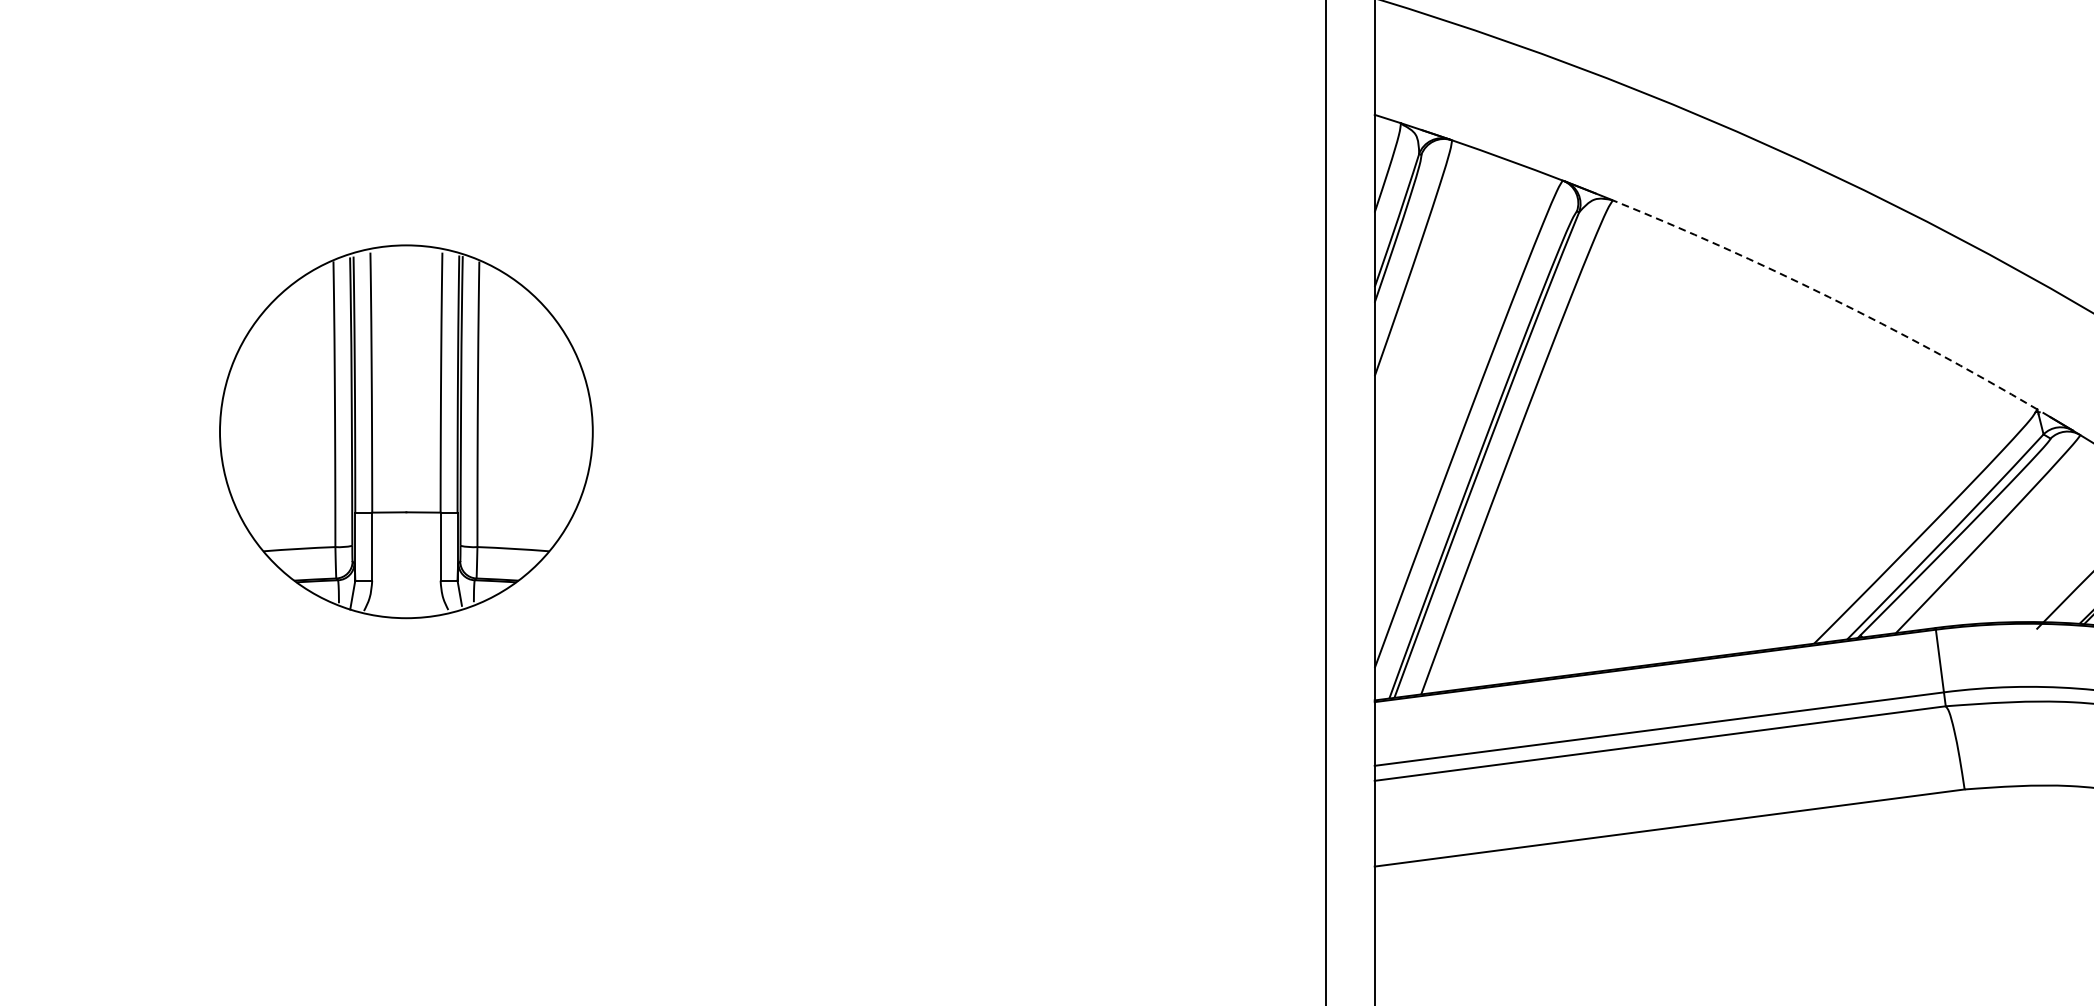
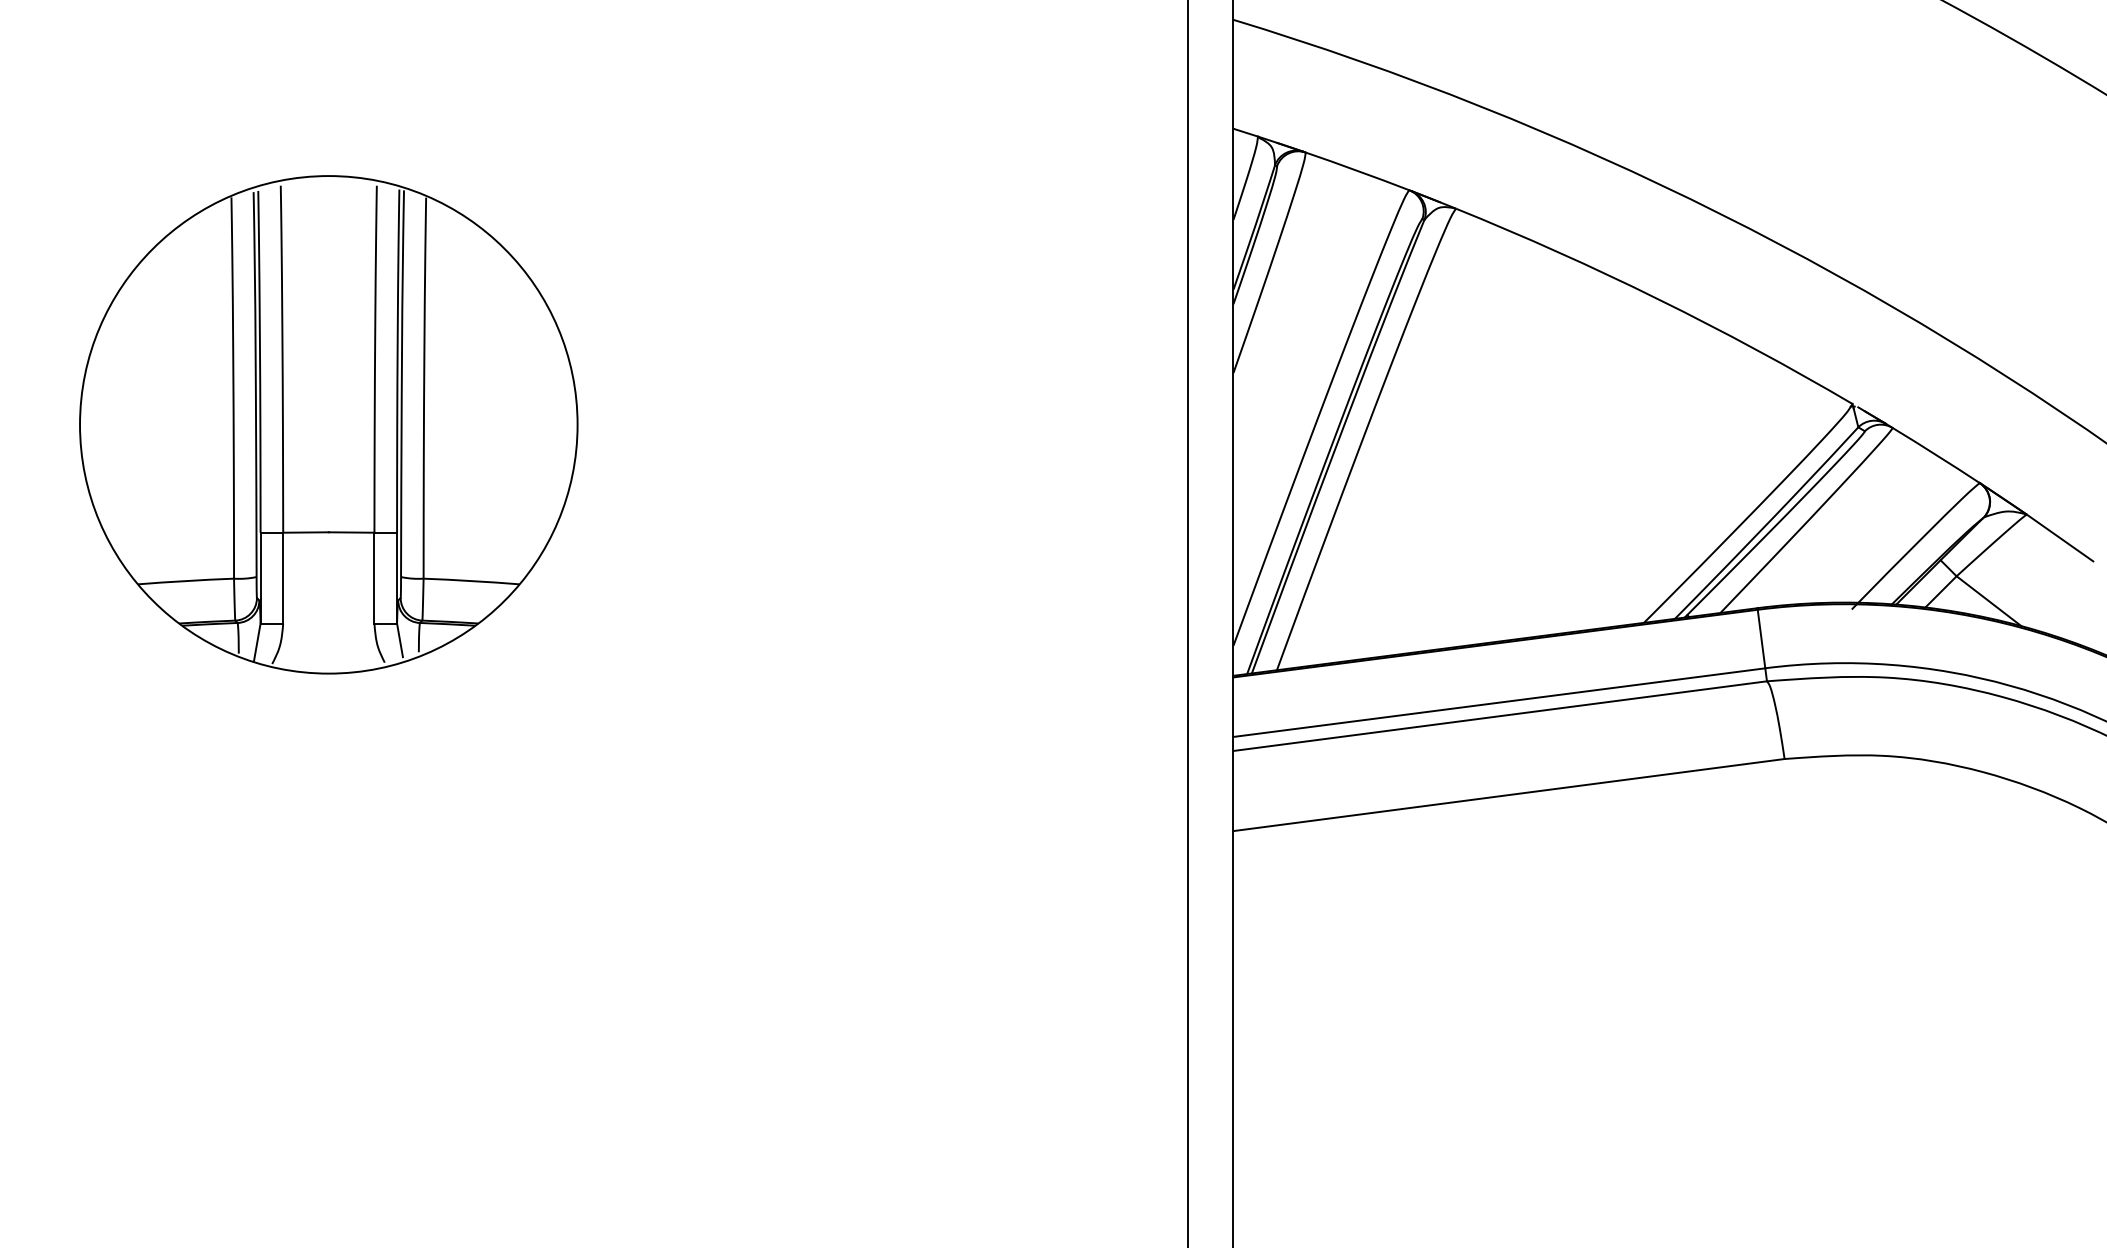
arc: (1828, 297) -> (1657, 299), dashed -> solid
part: (406, 431) -> (328, 424), size x1.43

